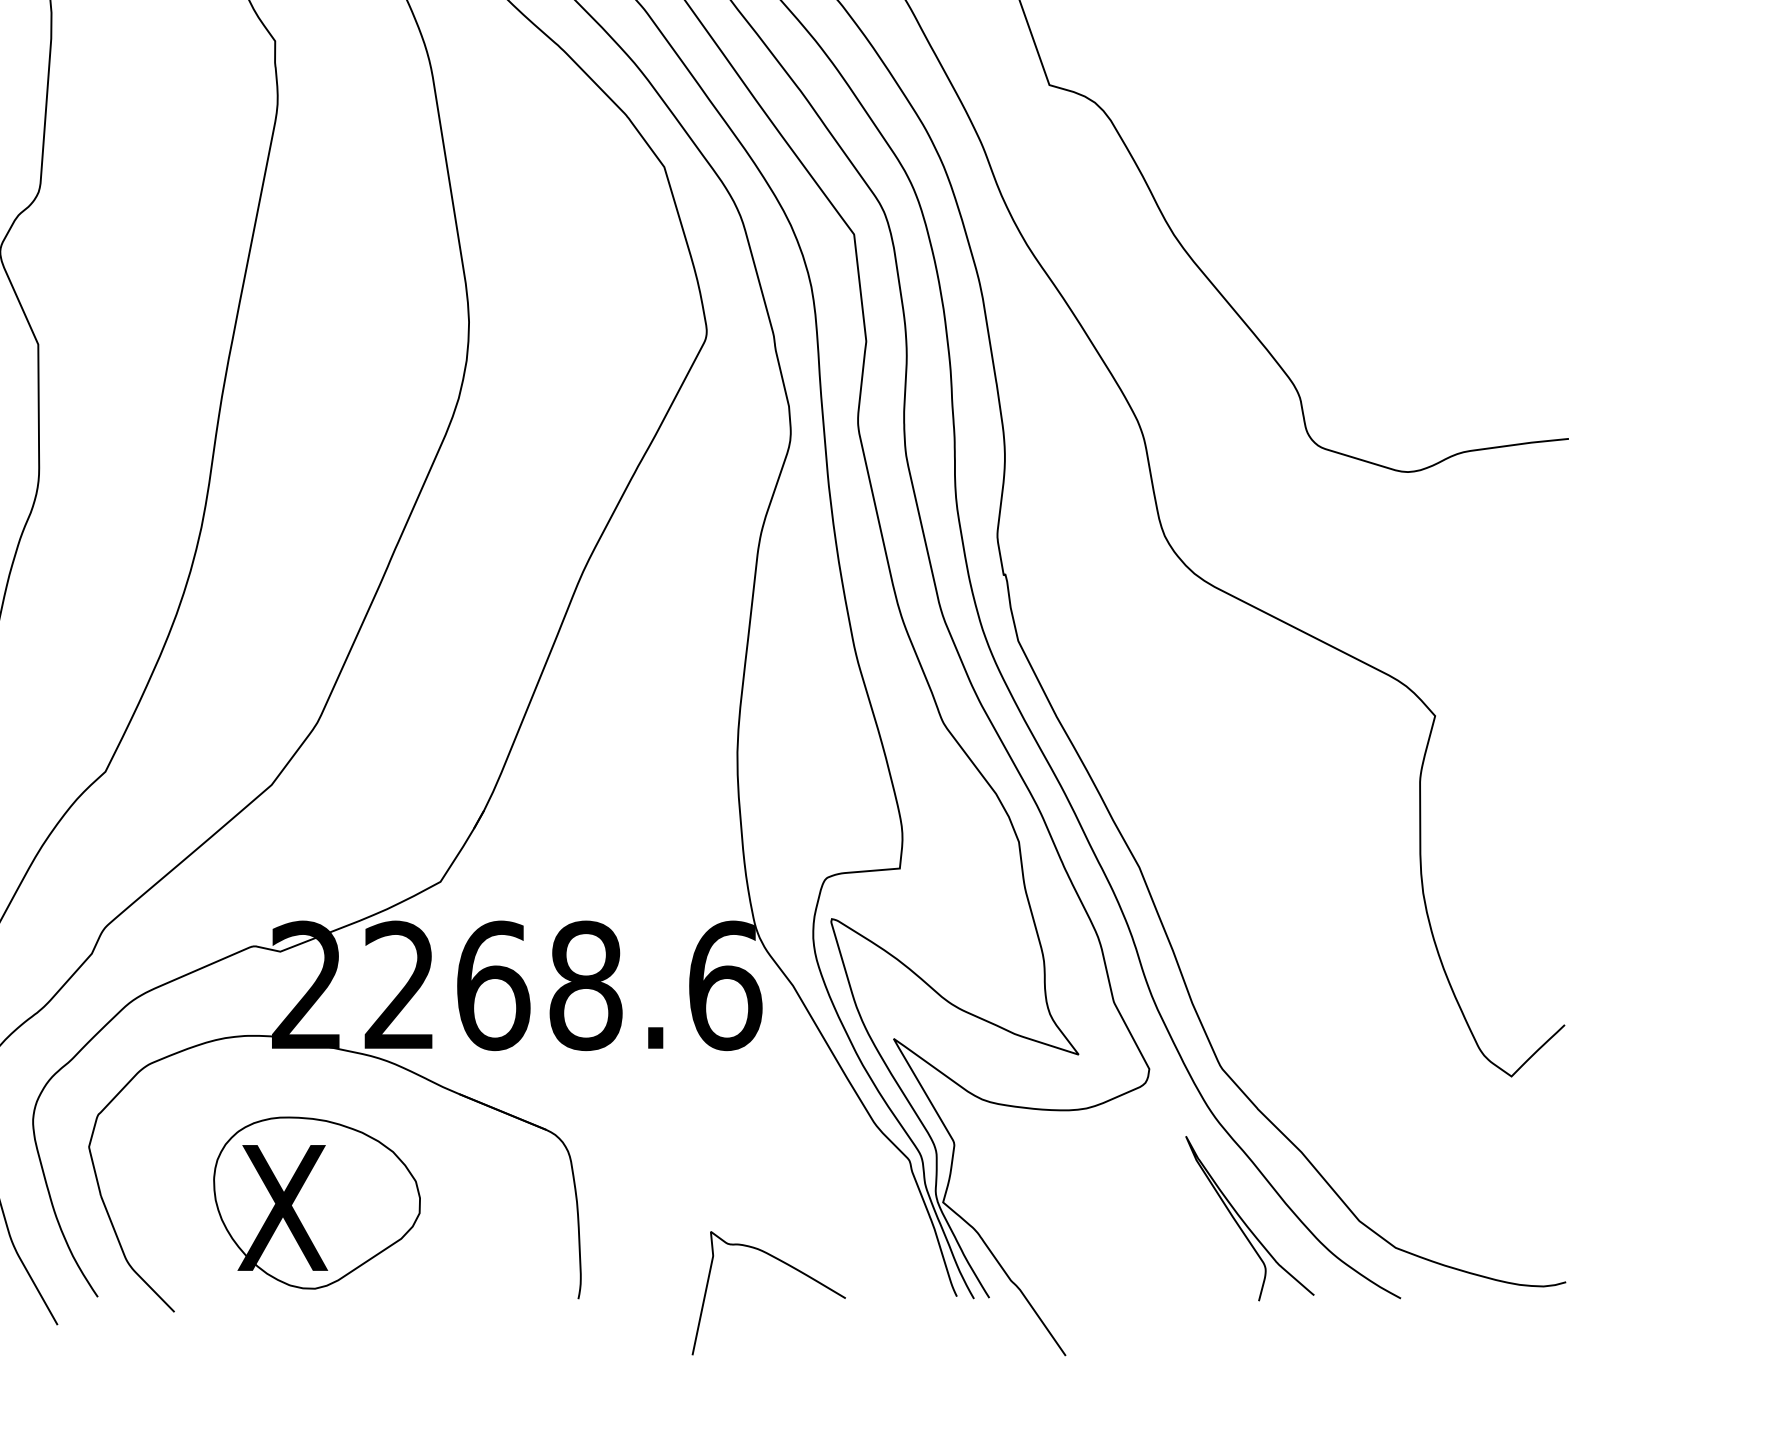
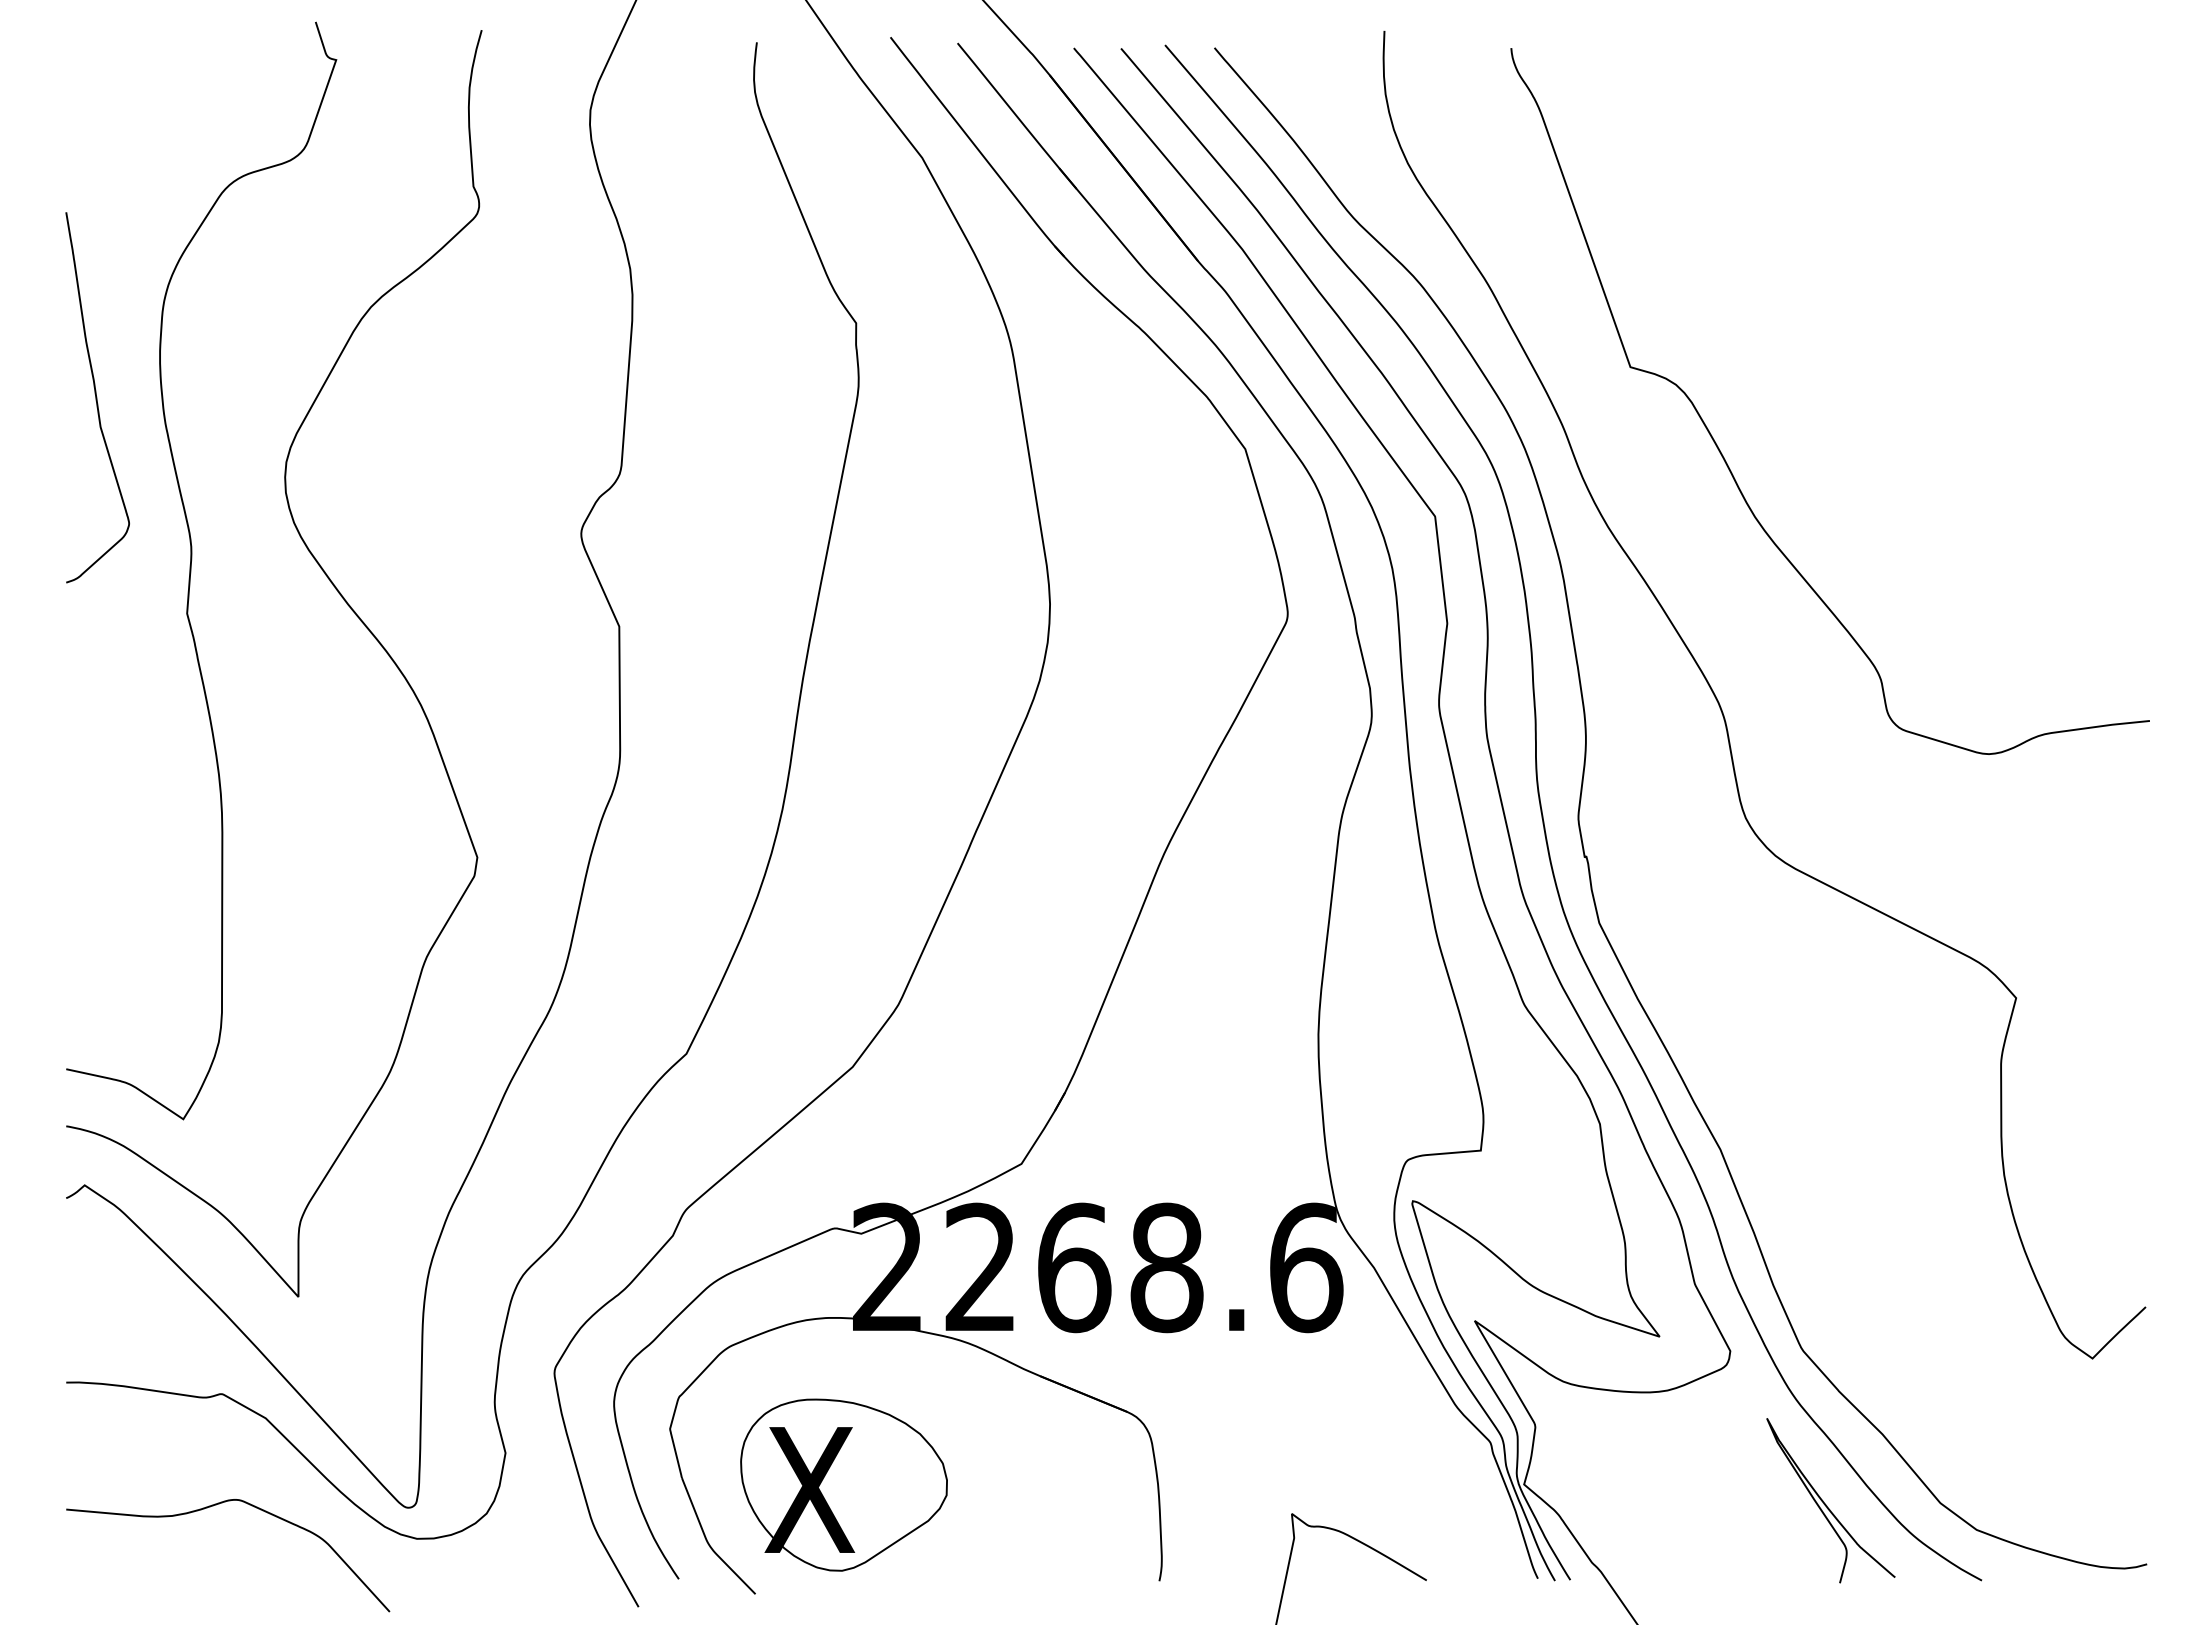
part: (316, 1202) -> (843, 1484), moved

